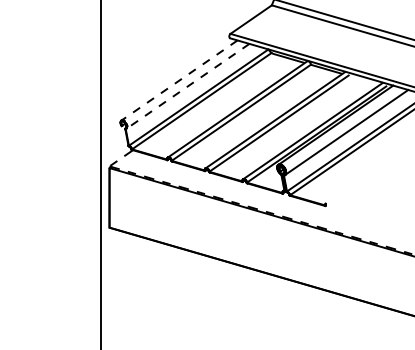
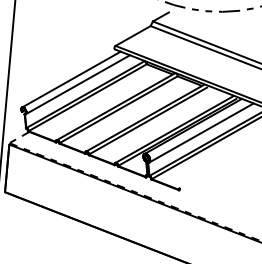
line: (179, 80) -> (71, 79), dashed -> solid
line: (187, 86) -> (77, 84), dashed -> solid

